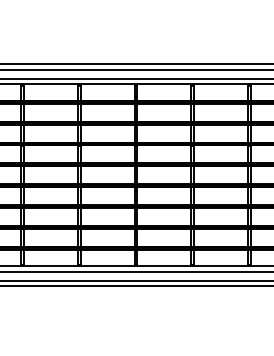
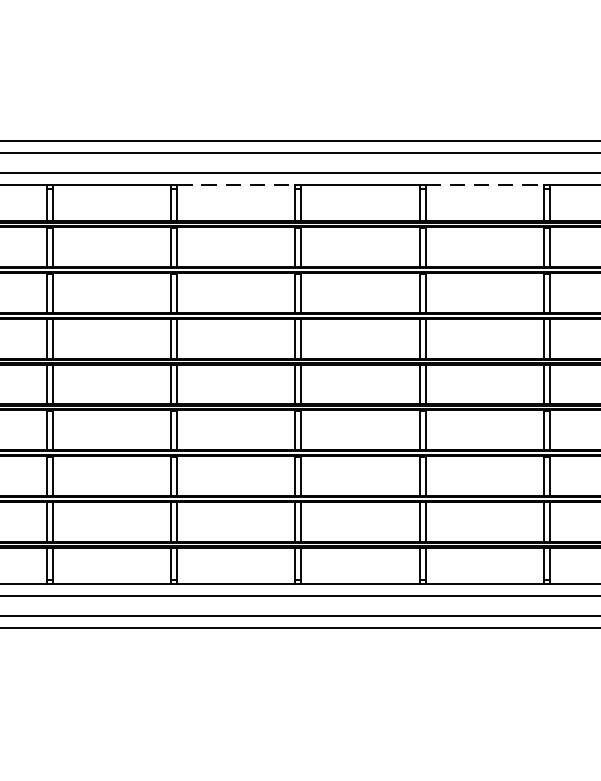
line: (107, 84) -> (235, 185), solid -> dashed
line: (220, 84) -> (483, 185), solid -> dashed

